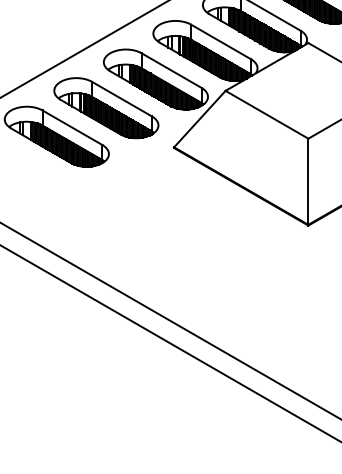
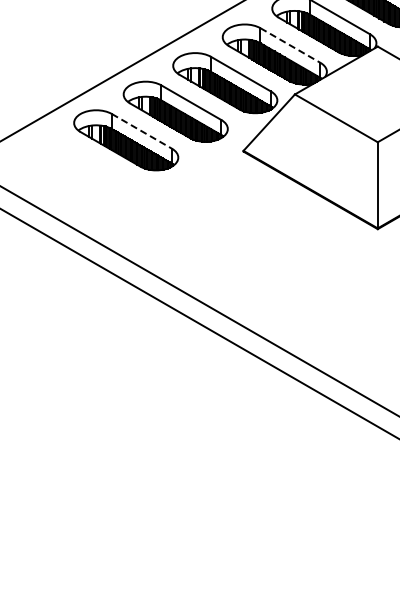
line: (221, 41) -> (290, 45), solid -> dashed
line: (72, 127) -> (141, 131), solid -> dashed

